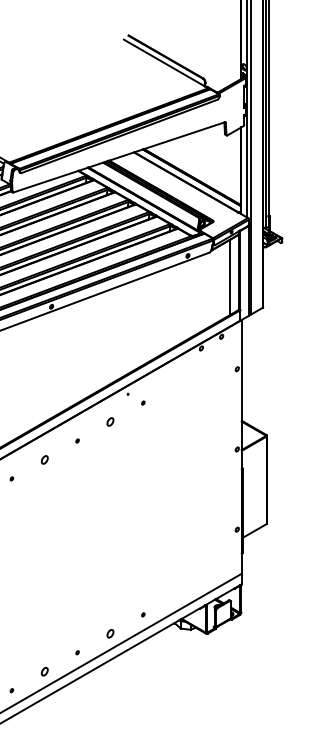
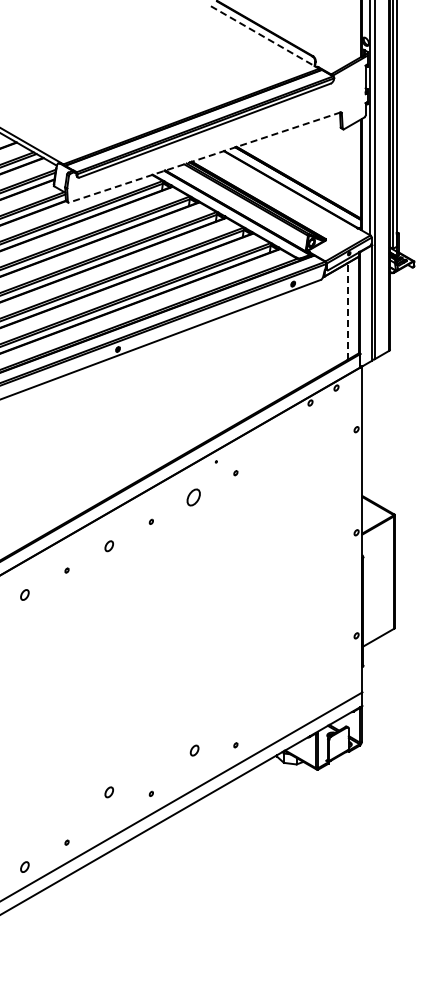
line: (166, 63) -> (265, 37), solid -> dashed
line: (118, 157) -> (204, 157), solid -> dashed
line: (230, 277) -> (347, 311), solid -> dashed
part: (110, 421) -> (193, 497), size x1.6
part: (110, 633) -> (194, 750), moved
part: (44, 671) -> (108, 792), moved

